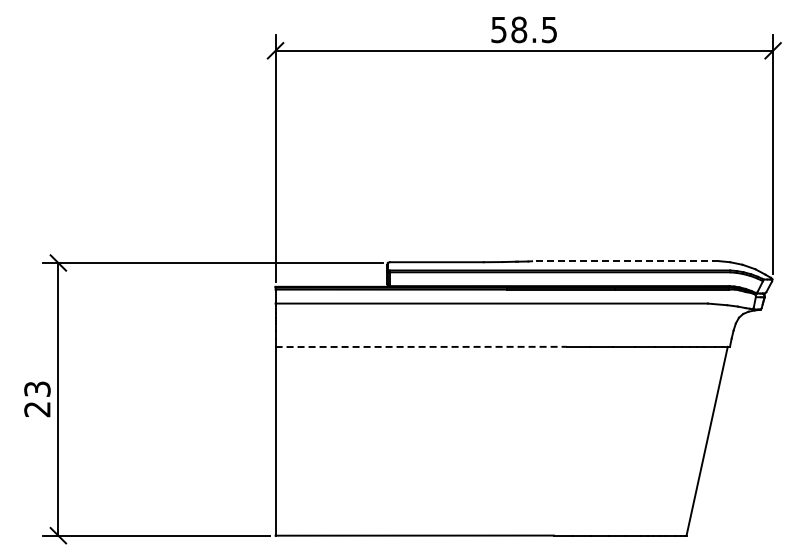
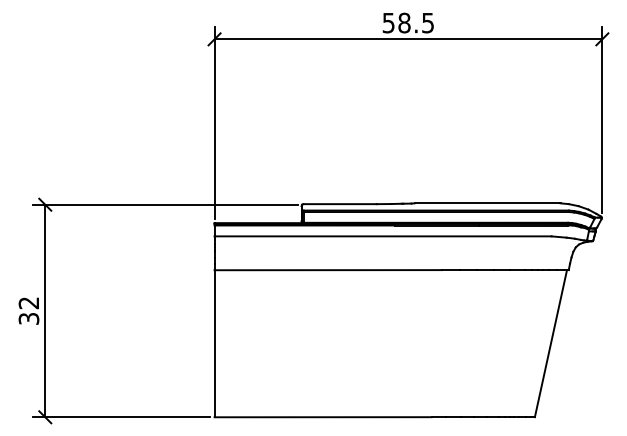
line: (625, 261) -> (487, 203), dashed -> solid
line: (421, 346) -> (328, 269), dashed -> solid
text: (37, 399) -> (29, 311), 23 -> 32

